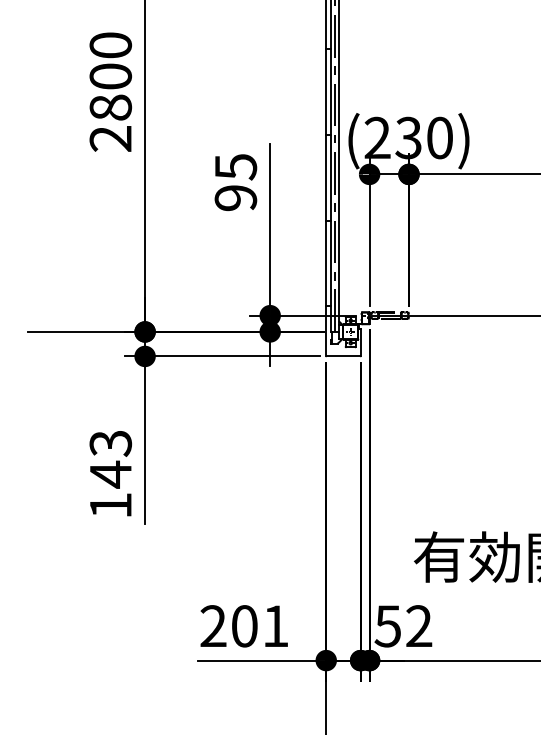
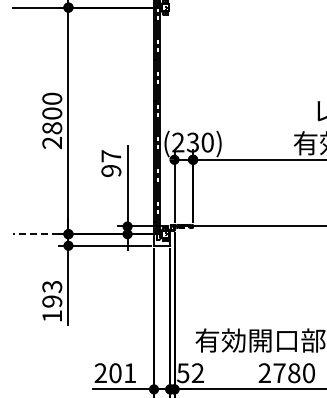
text: (236, 167) -> (111, 156), 95 -> 97
line: (75, 332) -> (35, 234), solid -> dashed
text: (111, 474) -> (52, 301), 143 -> 193

